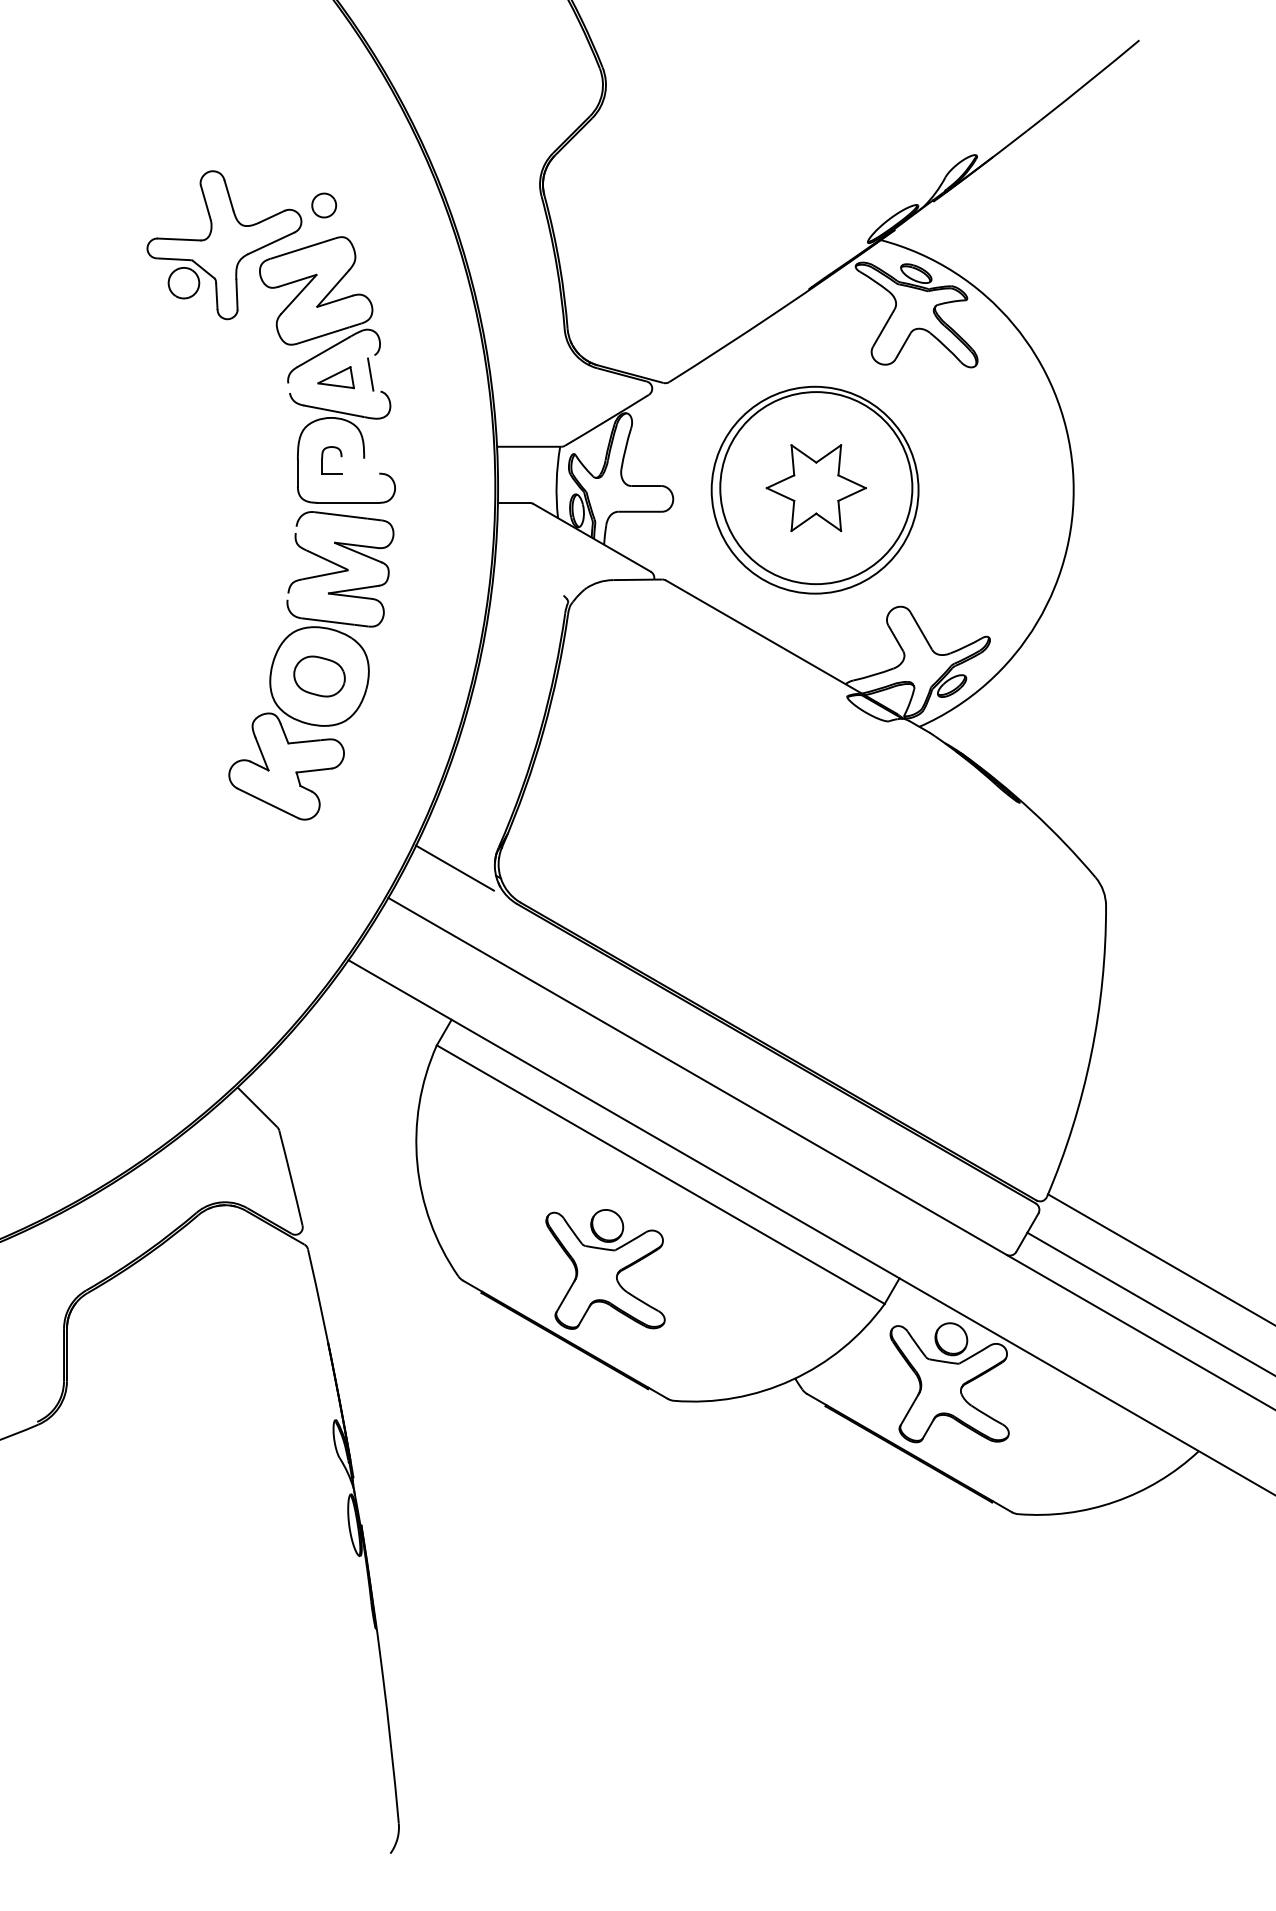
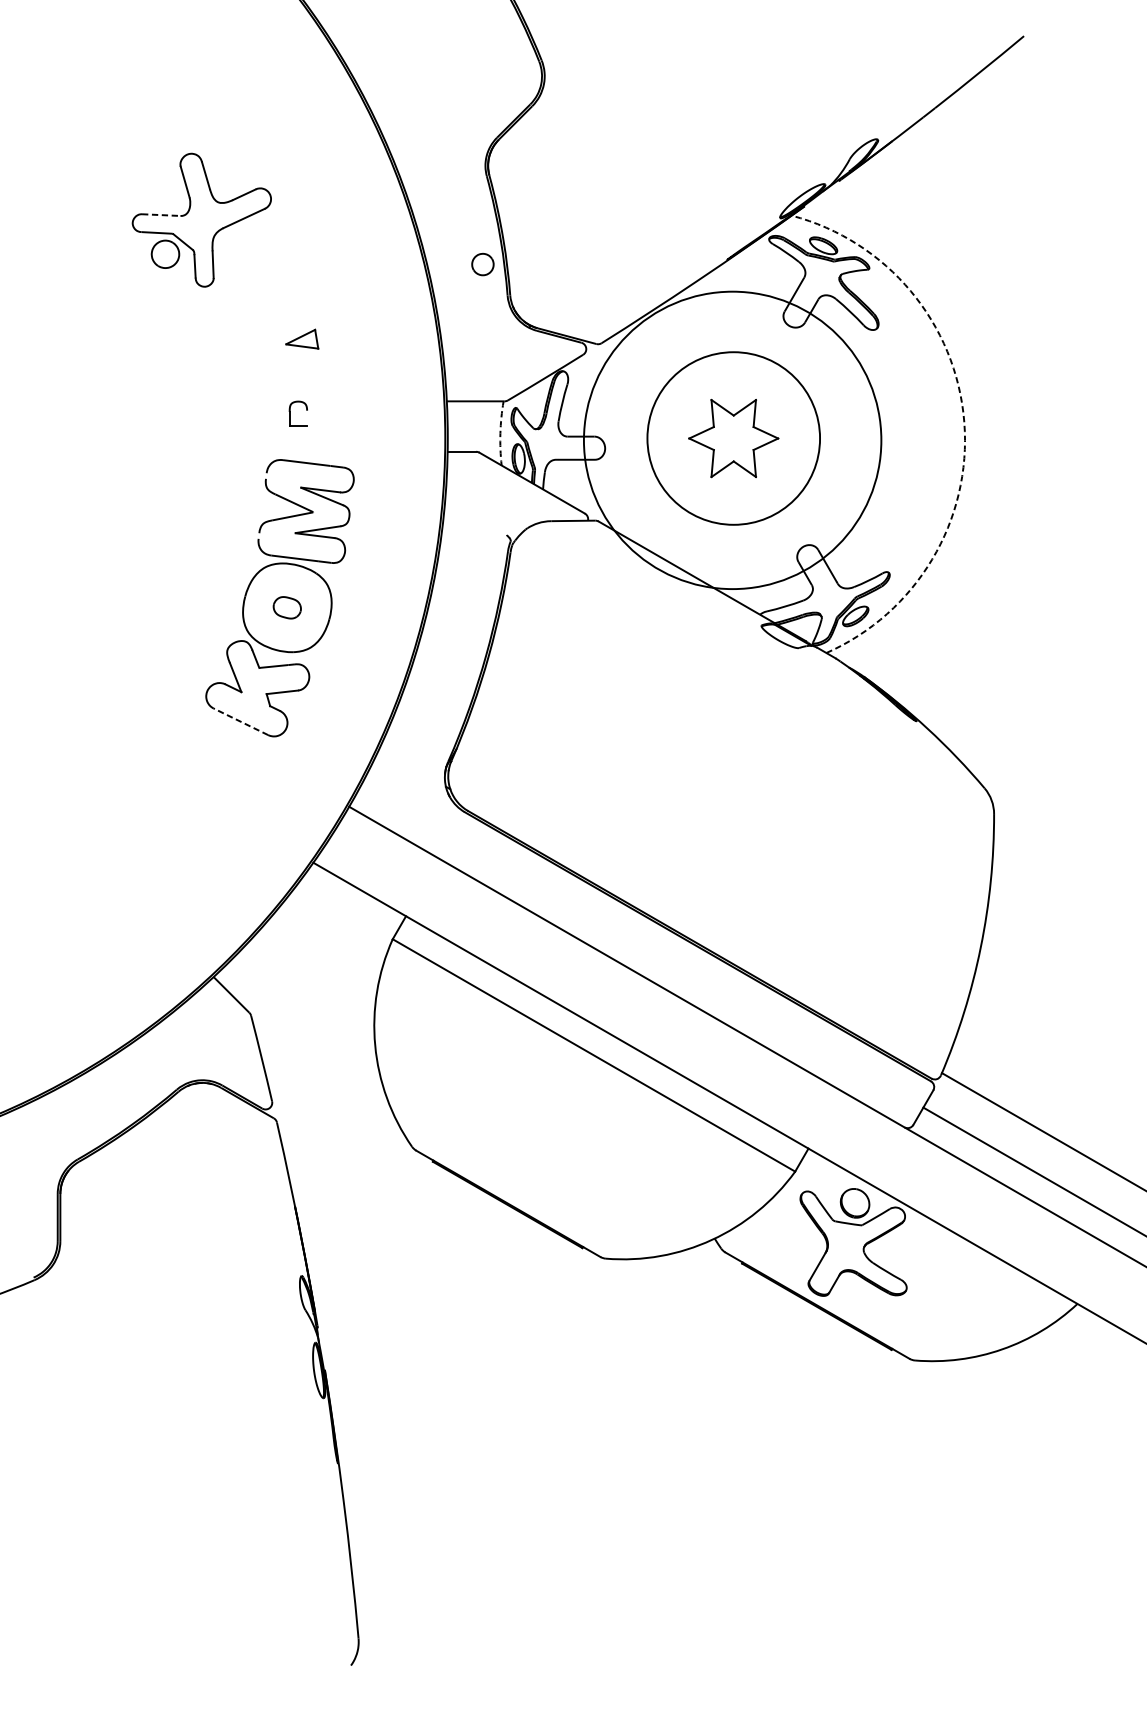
part: (324, 205) -> (483, 264), moved
line: (179, 239) -> (161, 215), solid -> dashed
part: (318, 356) -> (286, 320), removed
arc: (1072, 469) -> (963, 421), solid -> dashed
arc: (556, 482) -> (500, 433), solid -> dashed
circle: (814, 489) -> (732, 439), size x1.6
part: (319, 676) -> (287, 607), size x0.6
line: (267, 803) -> (240, 721), solid -> dashed
line: (454, 867) -> (408, 779), removed
part: (605, 1269) -> (544, 1140), removed

